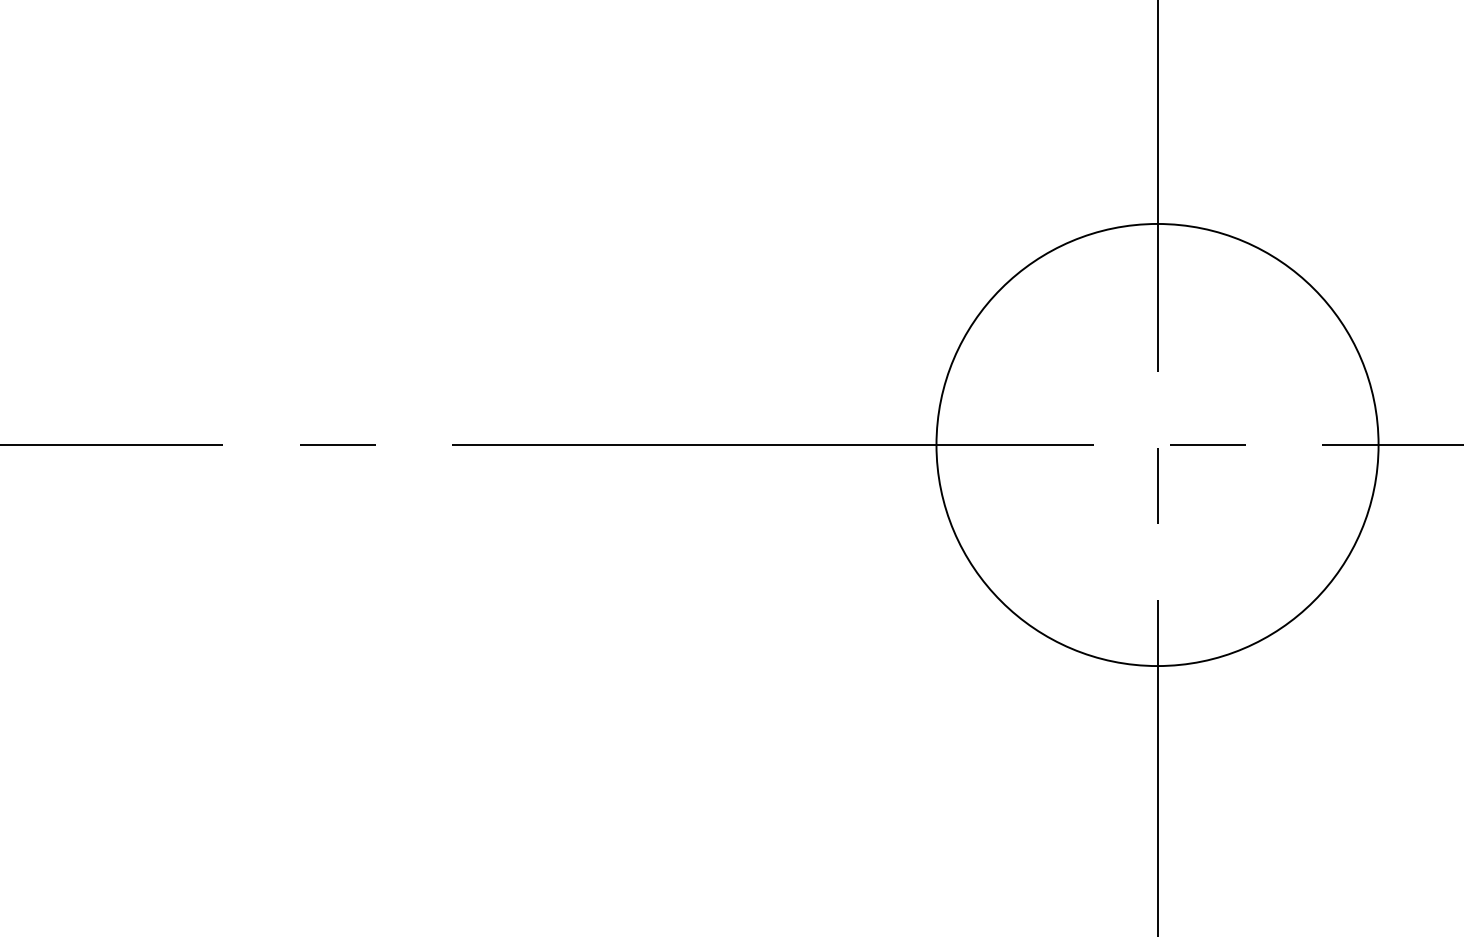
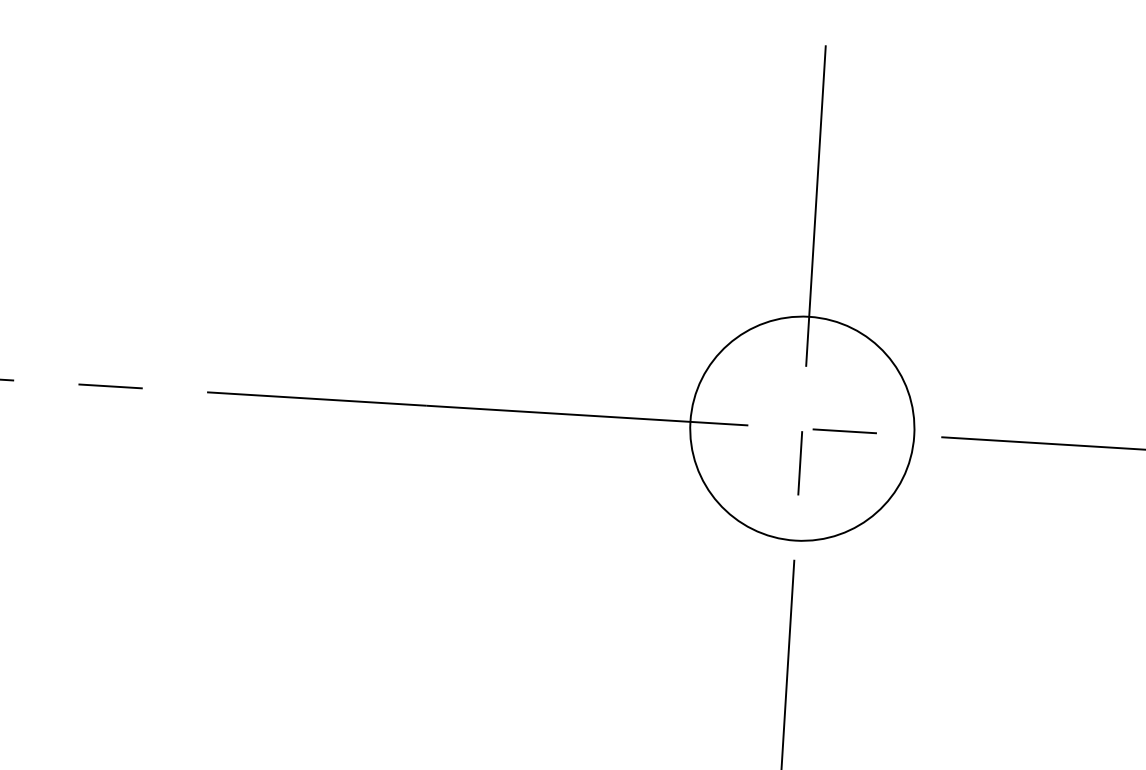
circle: (1157, 444) -> (802, 428), size x0.6

